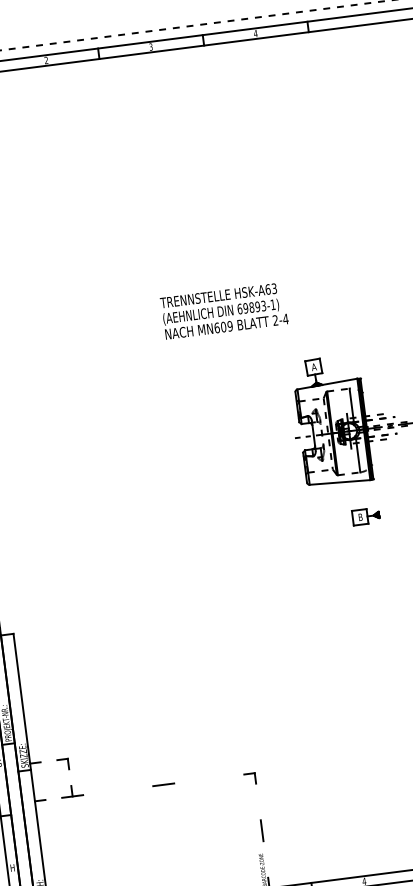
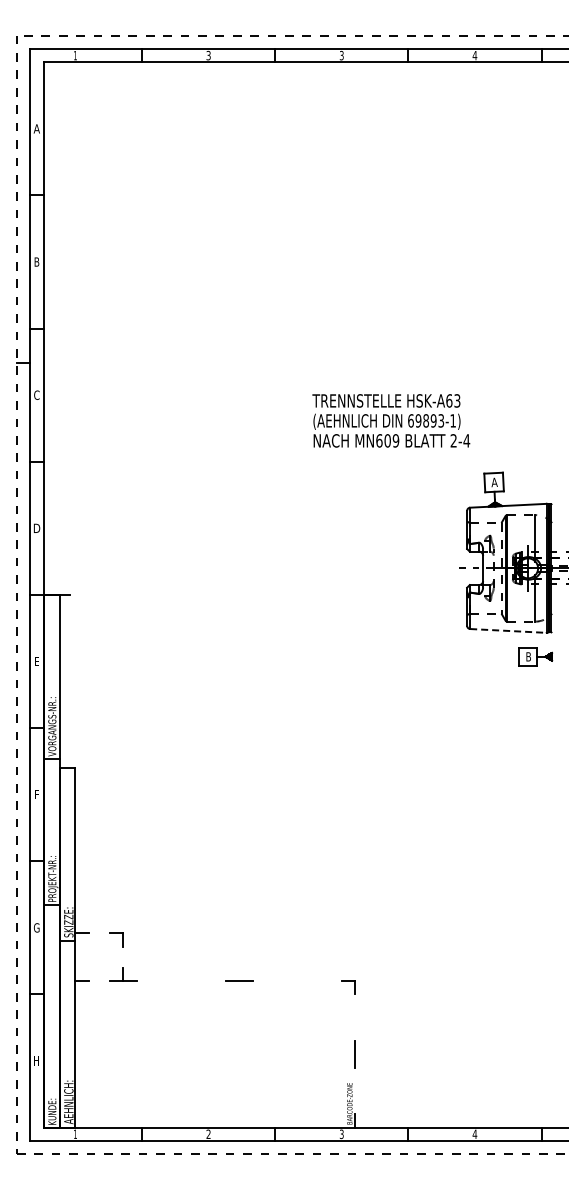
text: (46, 61) -> (208, 56), 2 -> 3
text: (224, 310) -> (391, 420), moved
line: (340, 482) -> (508, 630), solid -> dashed
part: (365, 516) -> (535, 656), moved

